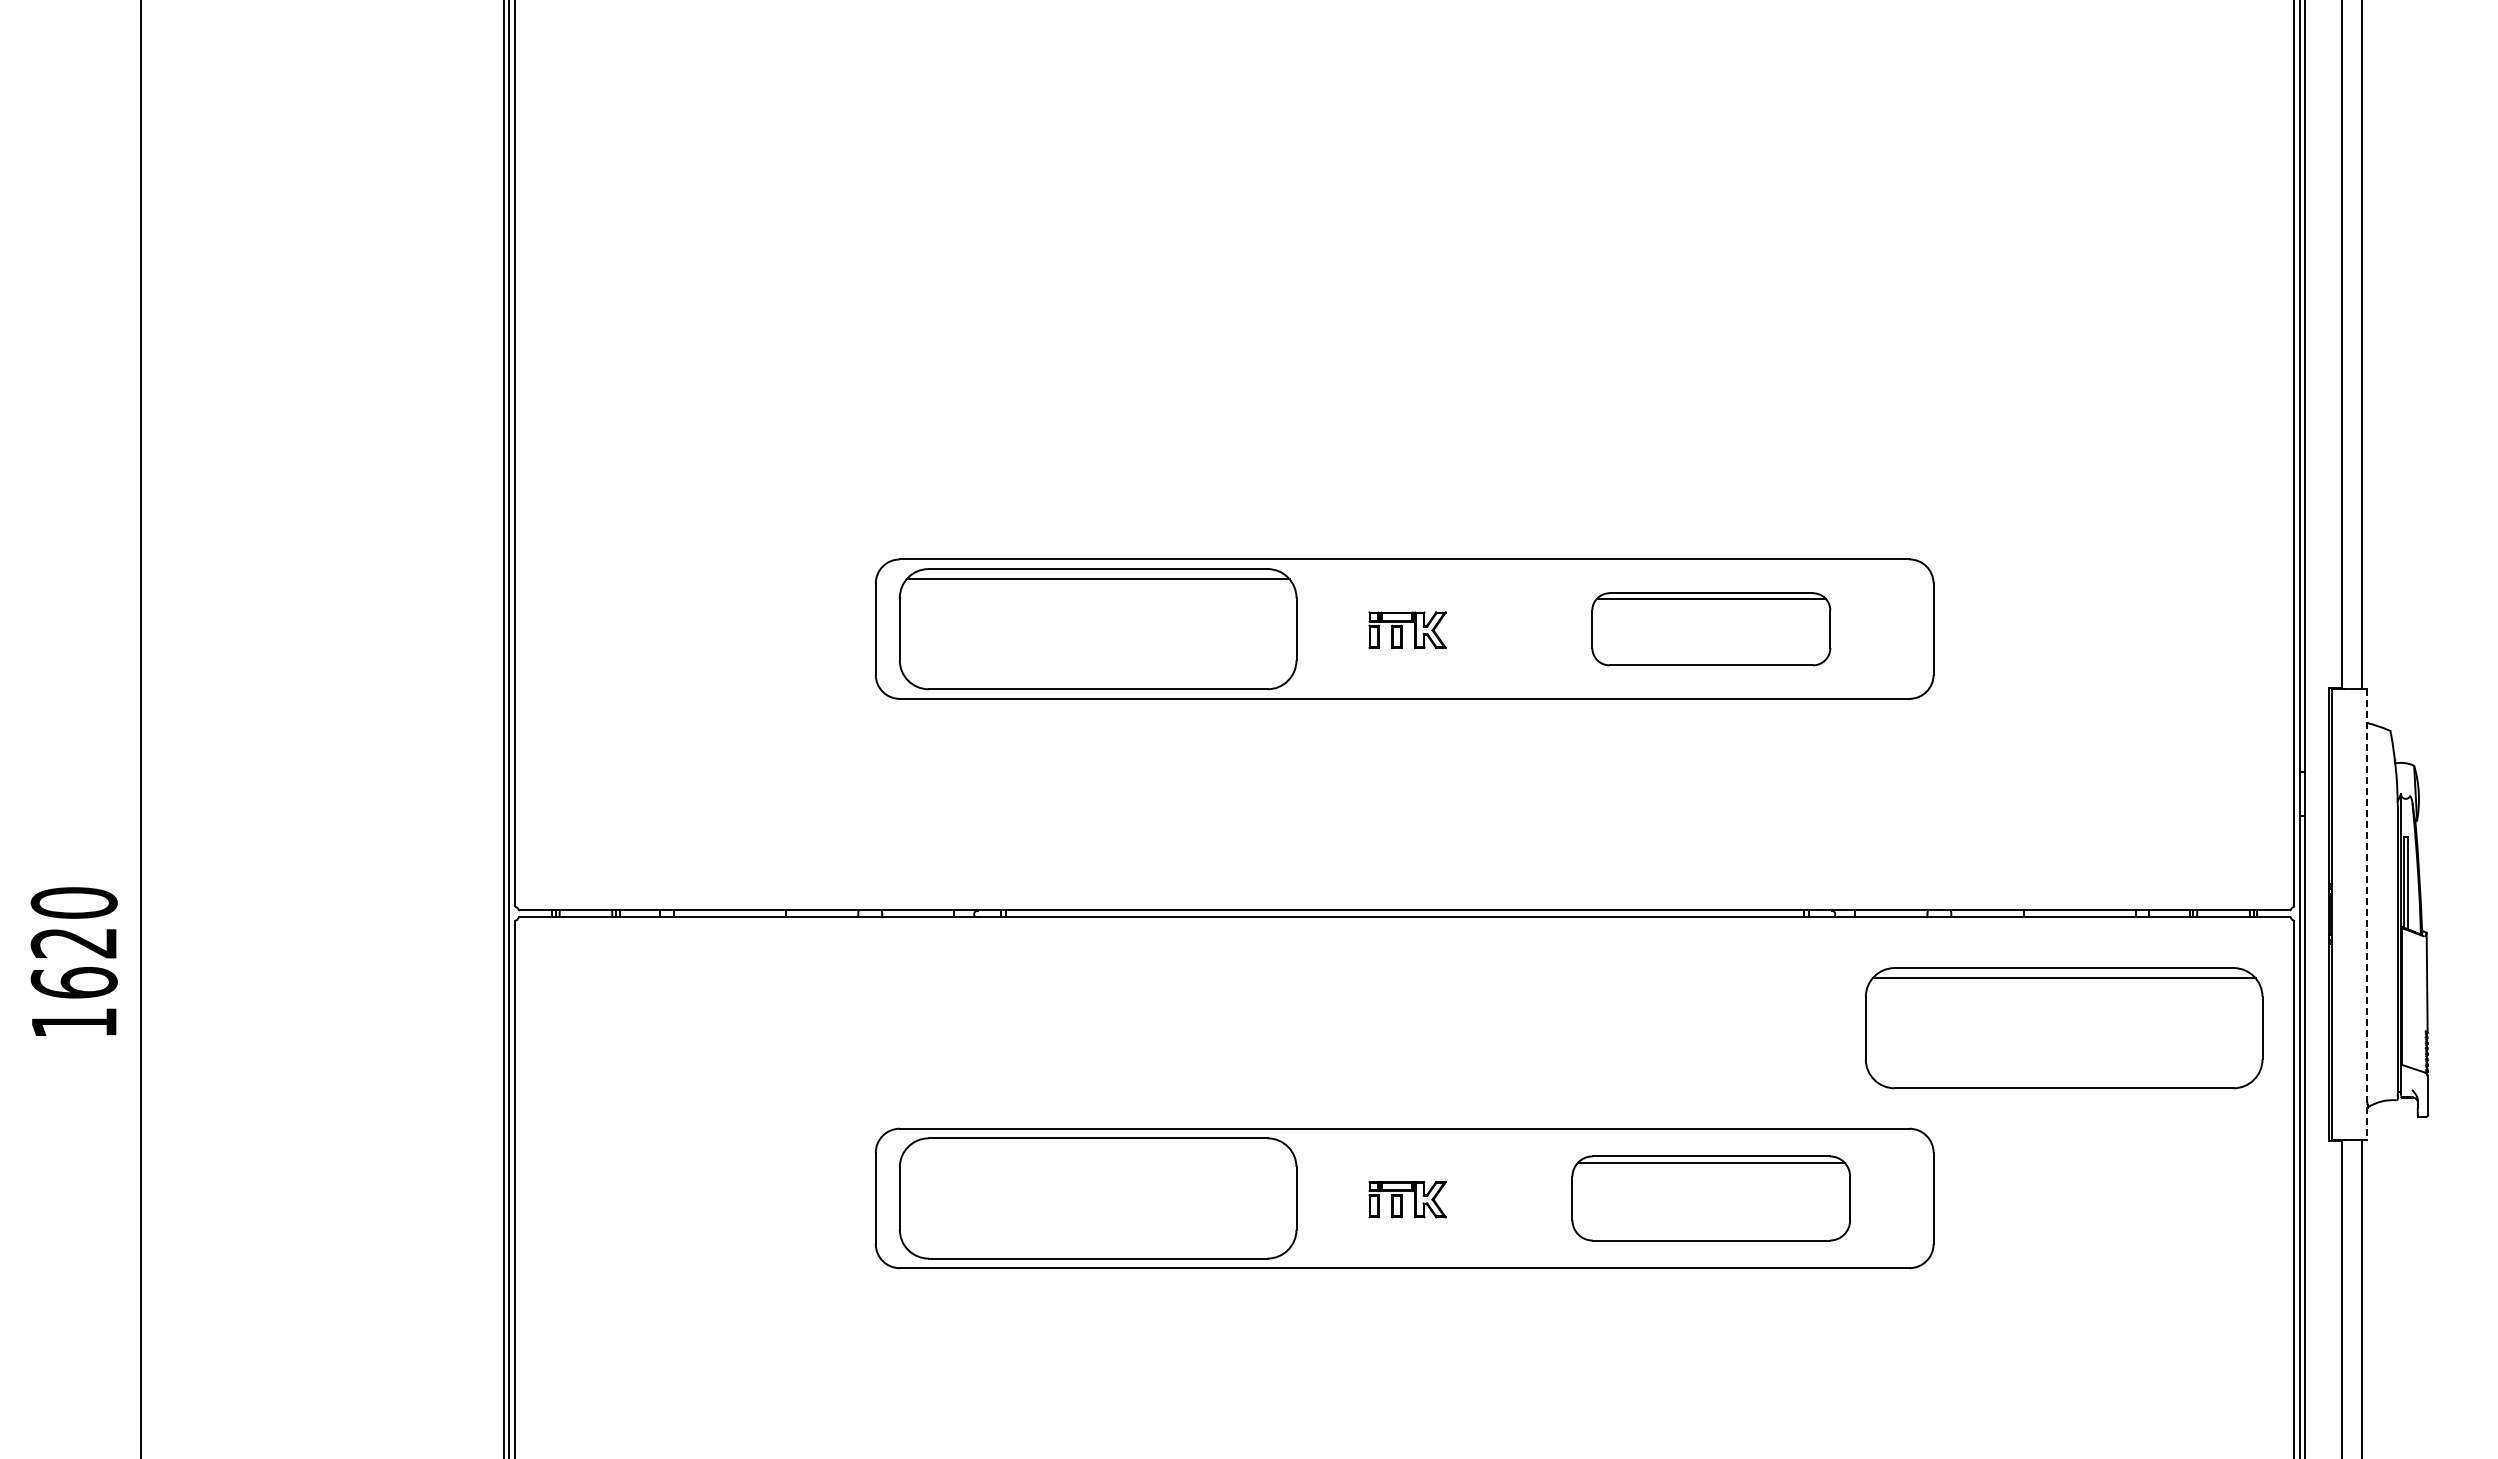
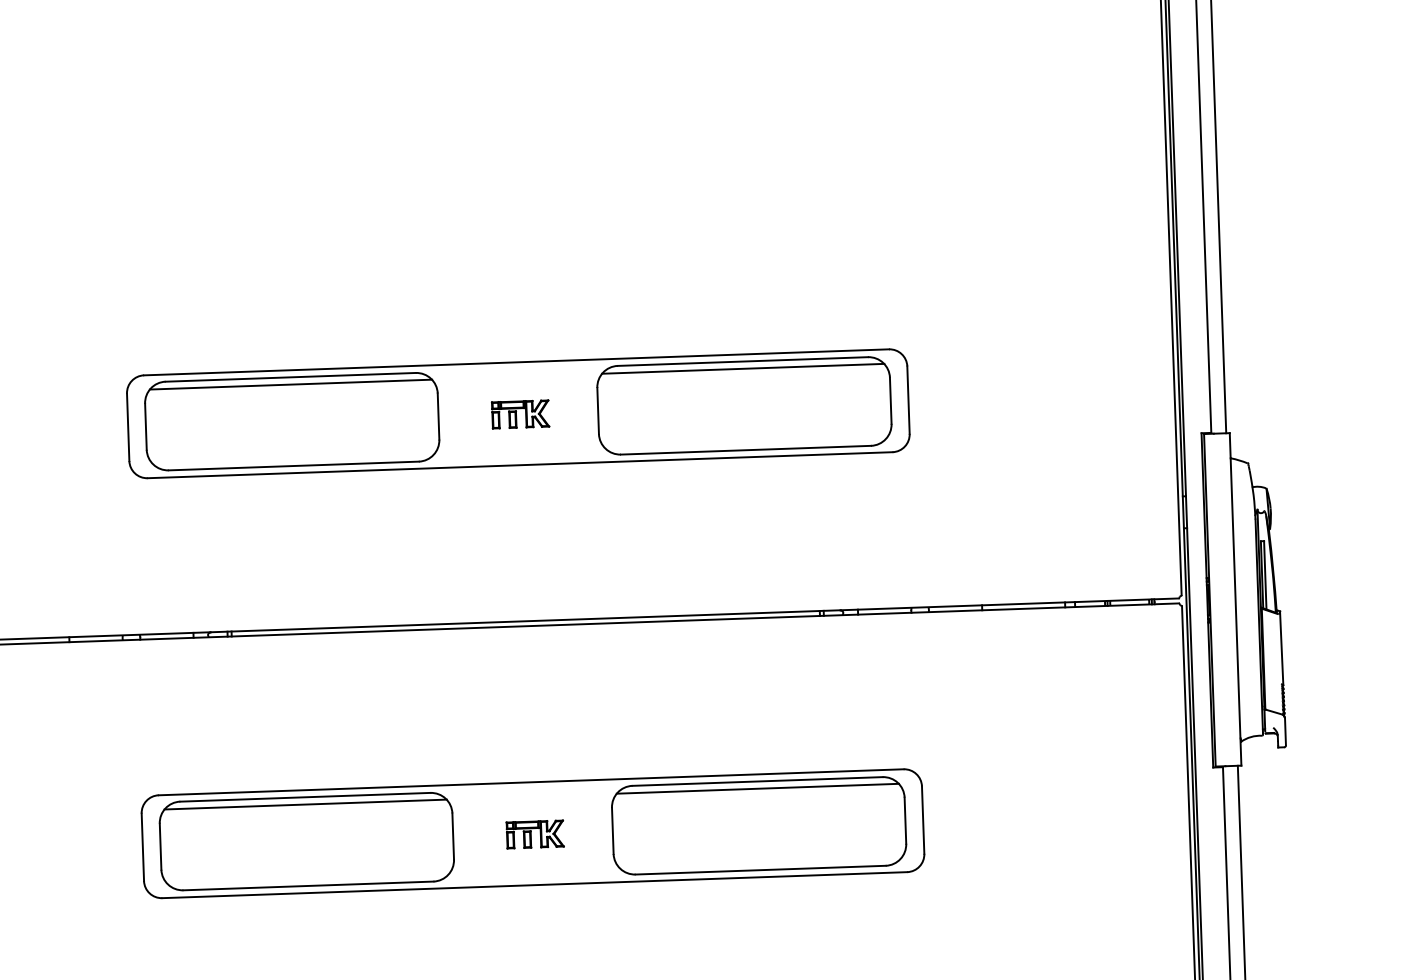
part: (1711, 629) -> (744, 406), size x1.67
line: (2367, 914) -> (1235, 599), dashed -> solid
part: (2064, 1028) -> (1015, 691), removed
line: (1098, 1148) -> (305, 804), added
part: (1711, 1198) -> (759, 825), size x1.43

